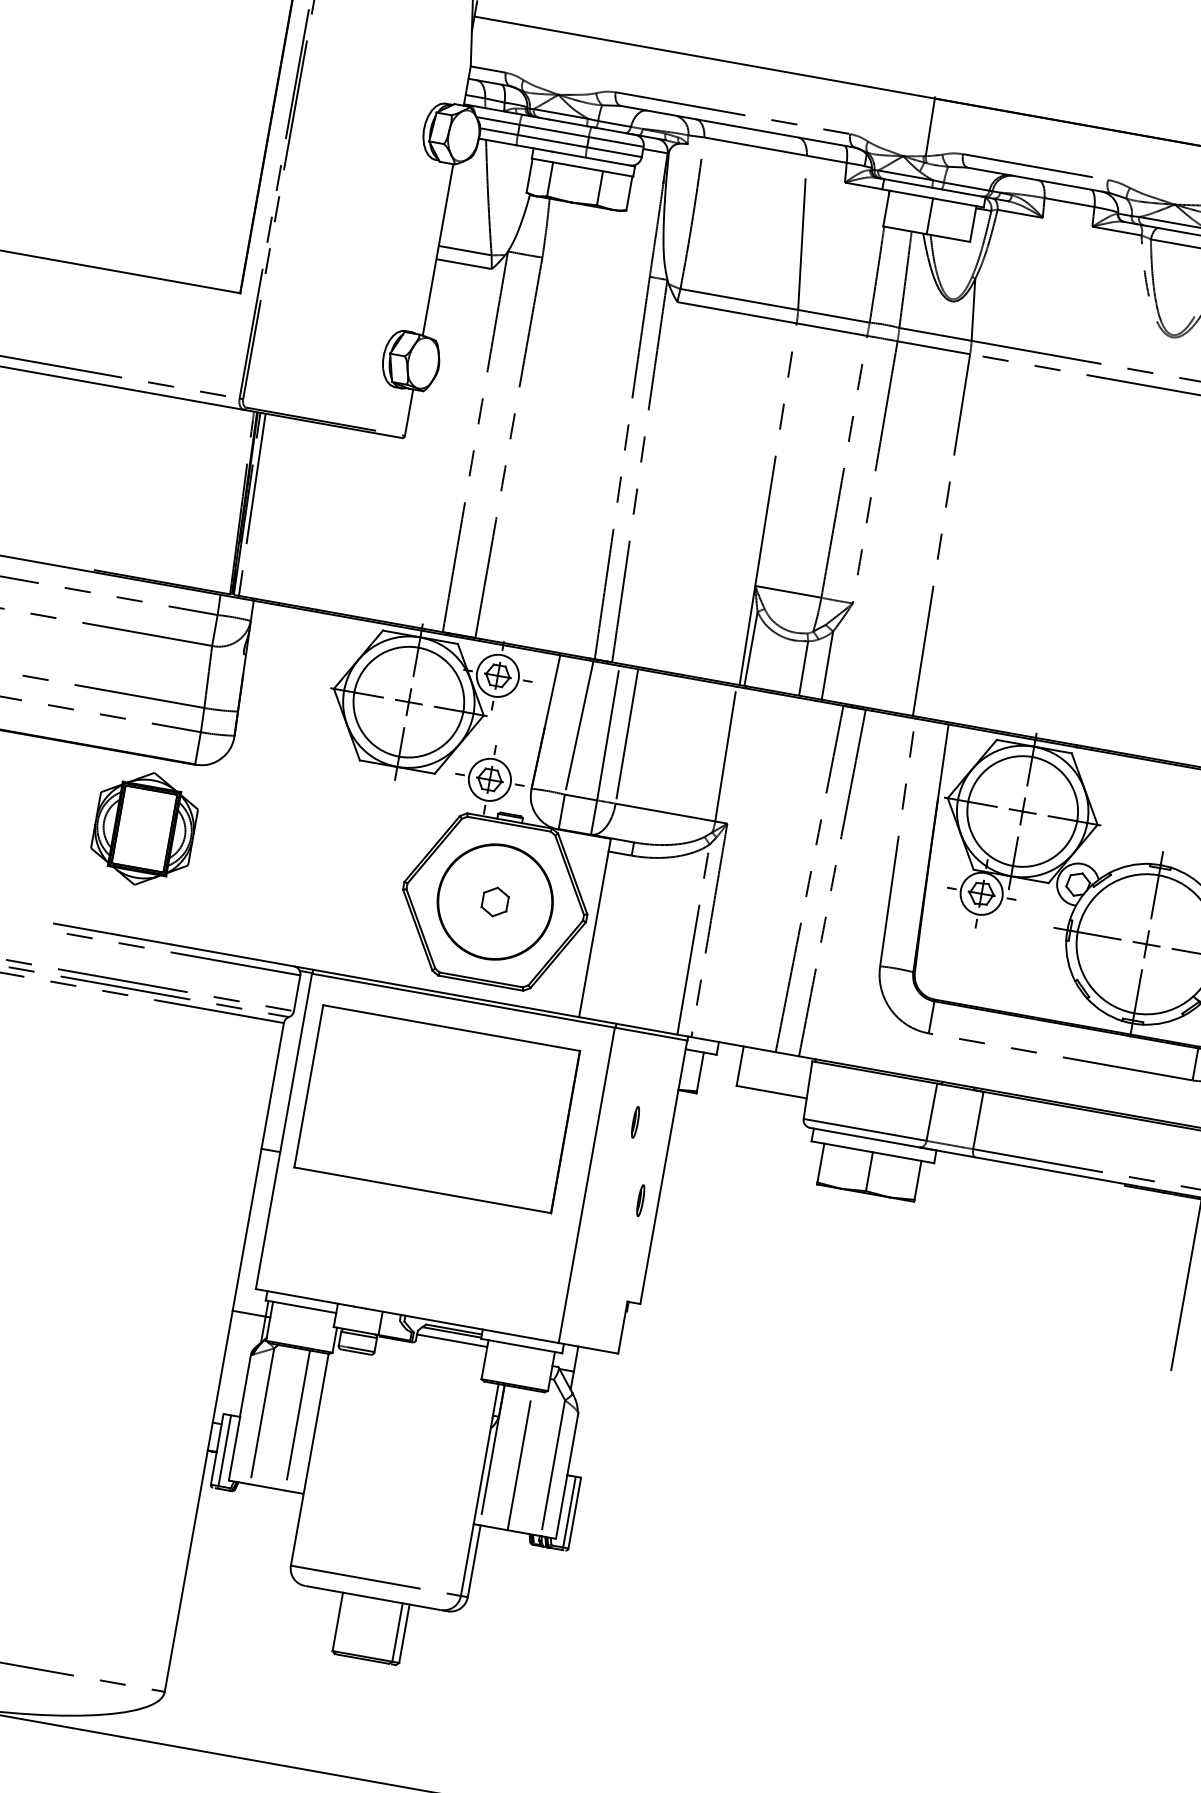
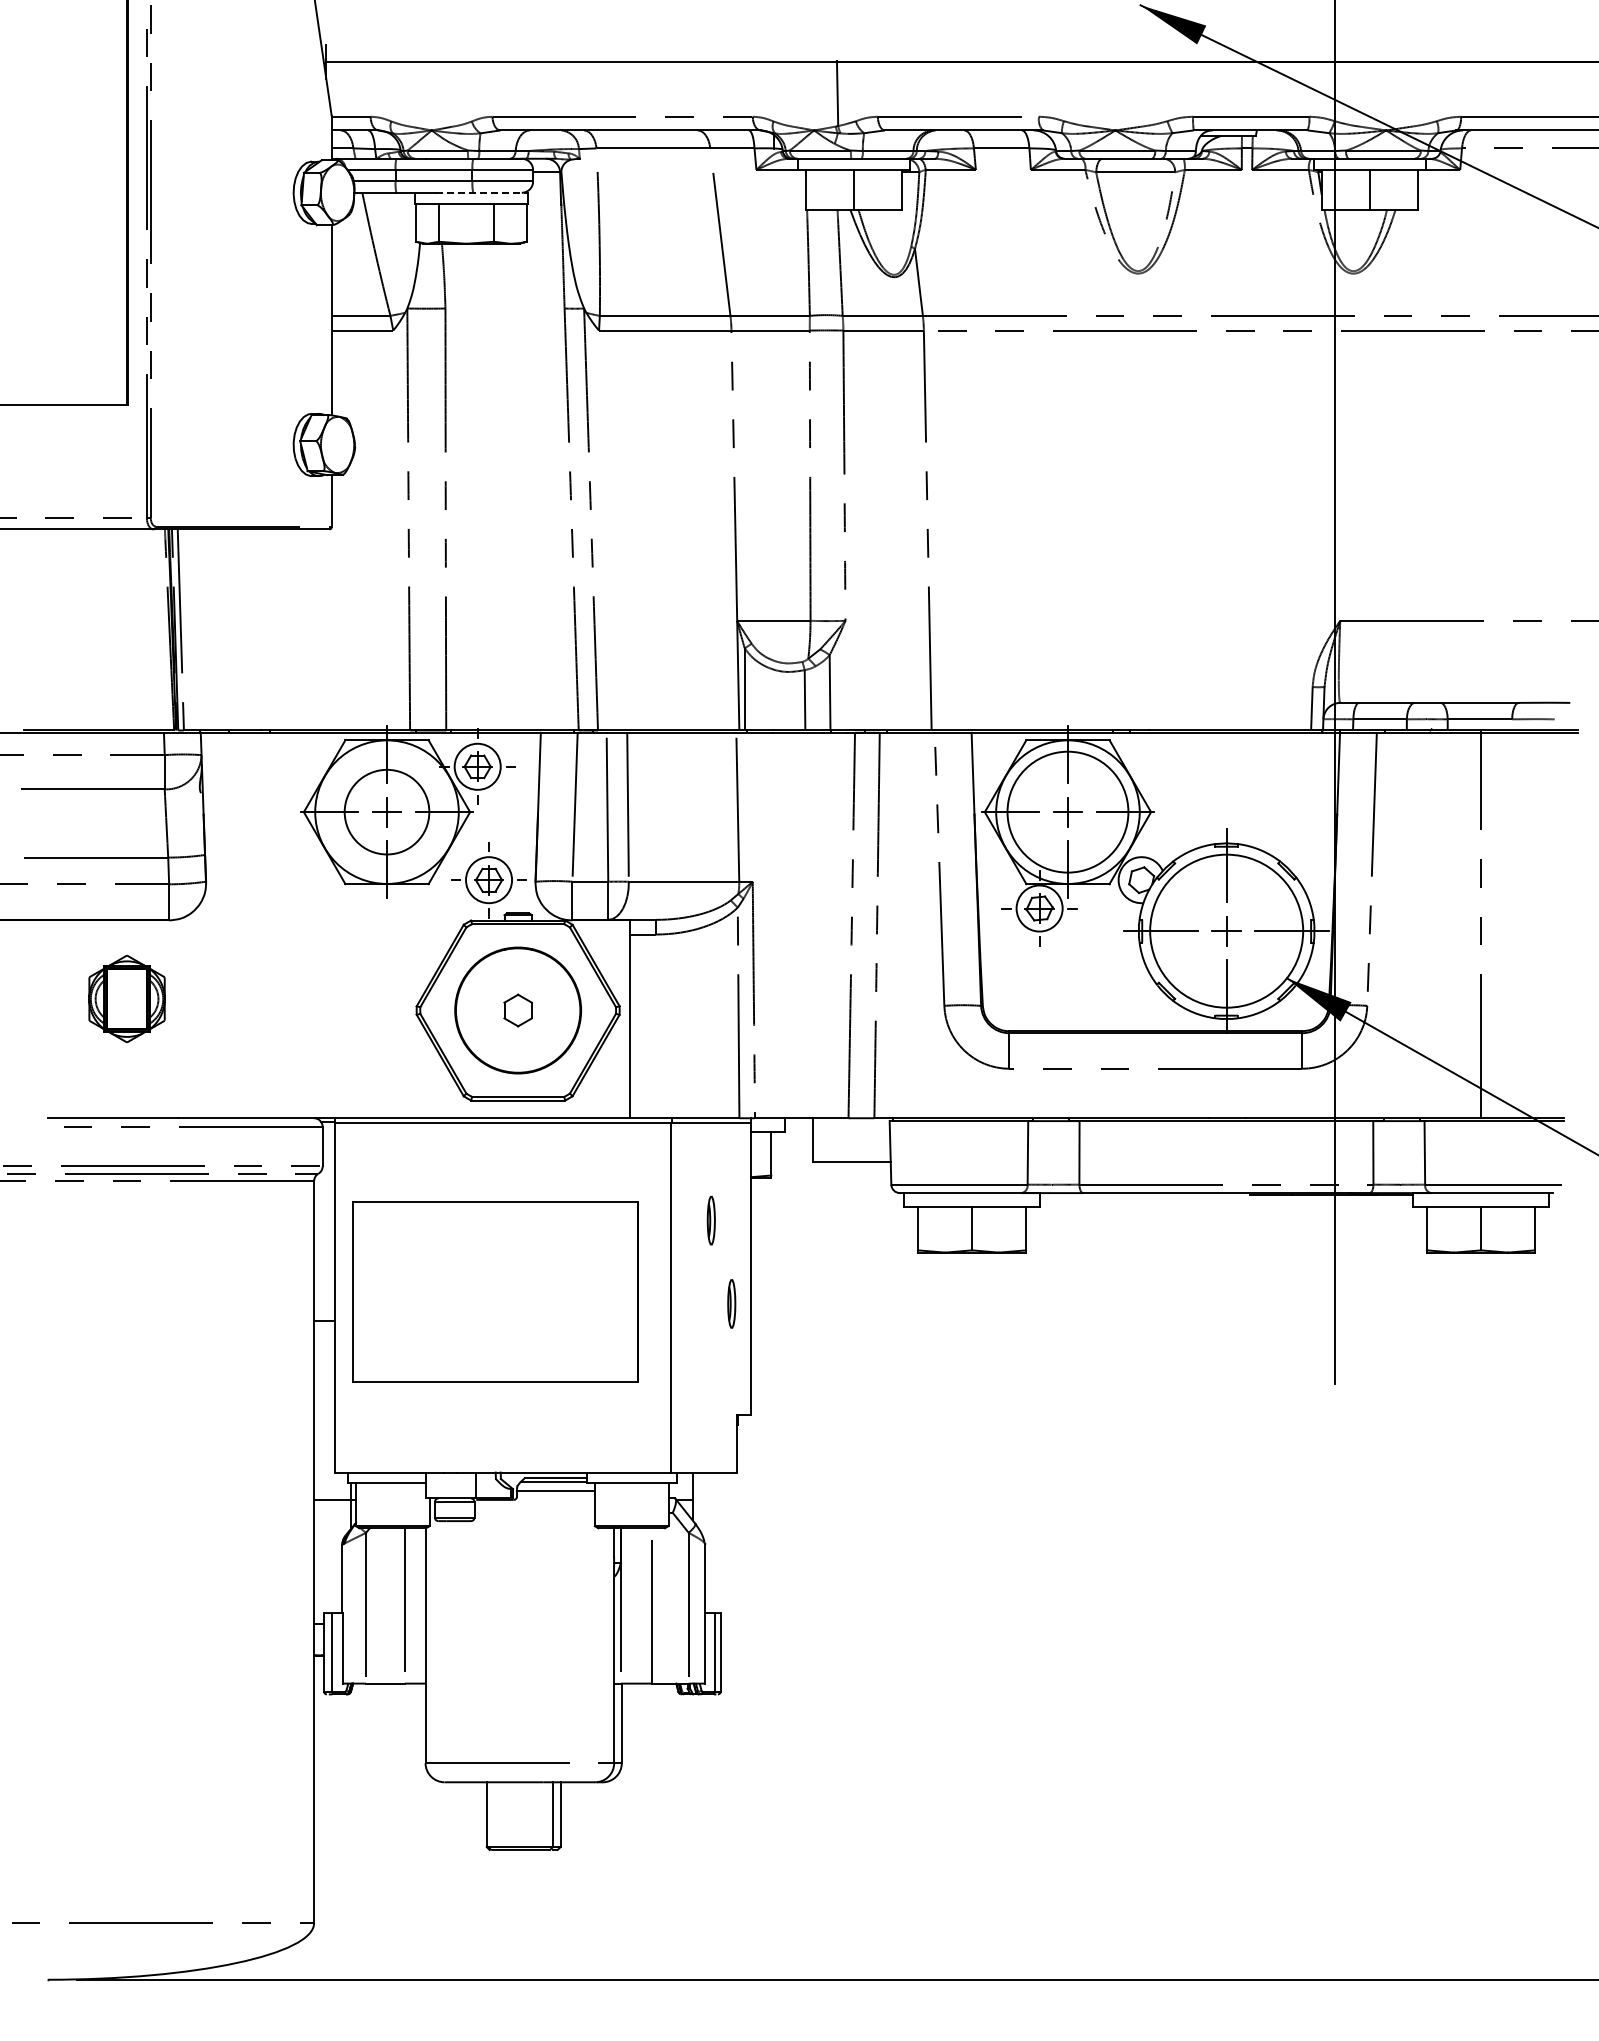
line: (593, 158) -> (481, 192), solid -> dashed
circle: (408, 701) -> (386, 811), size x0.7
part: (144, 828) -> (126, 998), size x0.7
part: (437, 1108) -> (495, 1291), moved
part: (634, 1122) -> (710, 1220), size x1.4
part: (640, 1200) -> (731, 1303), size x1.4

